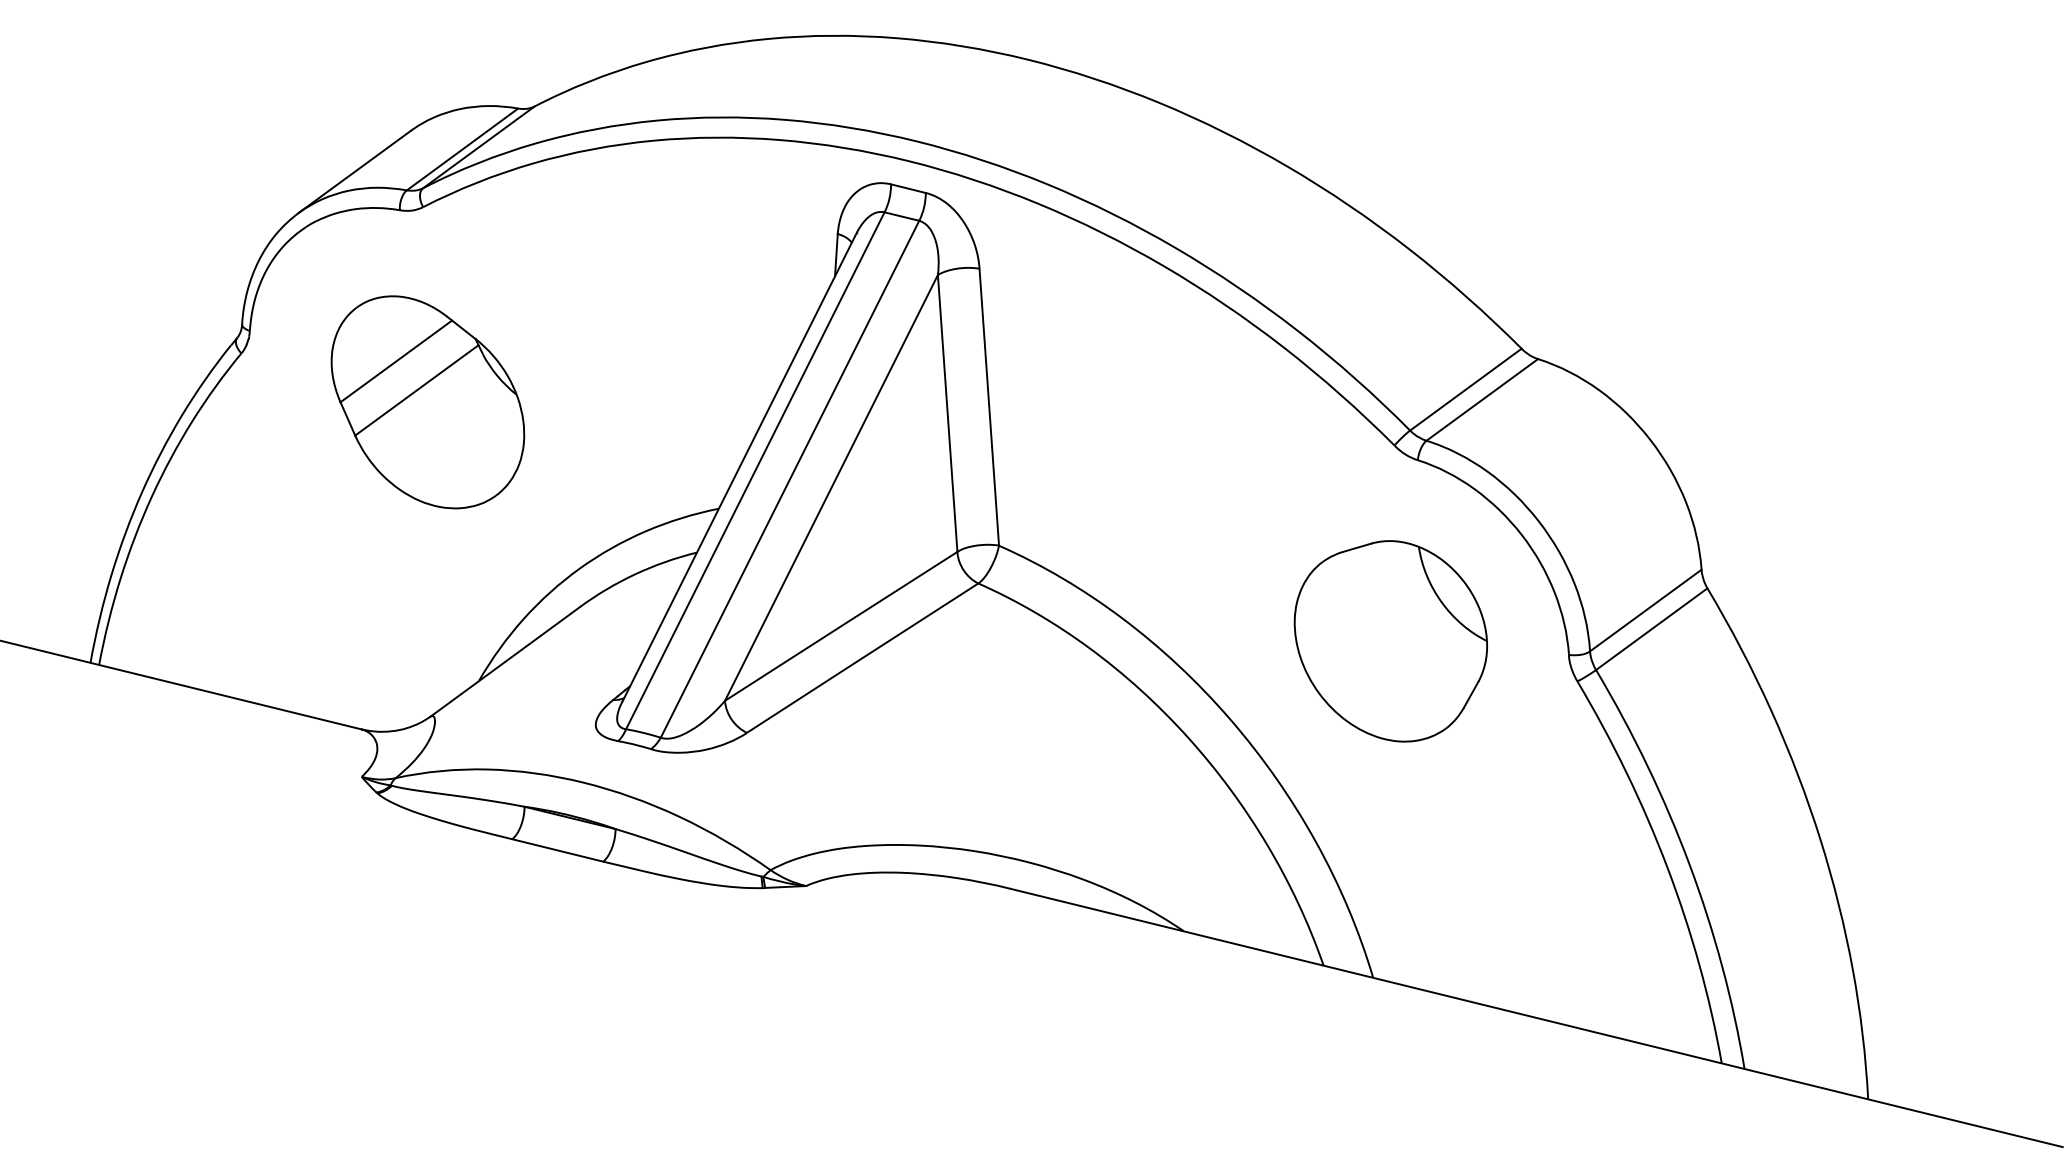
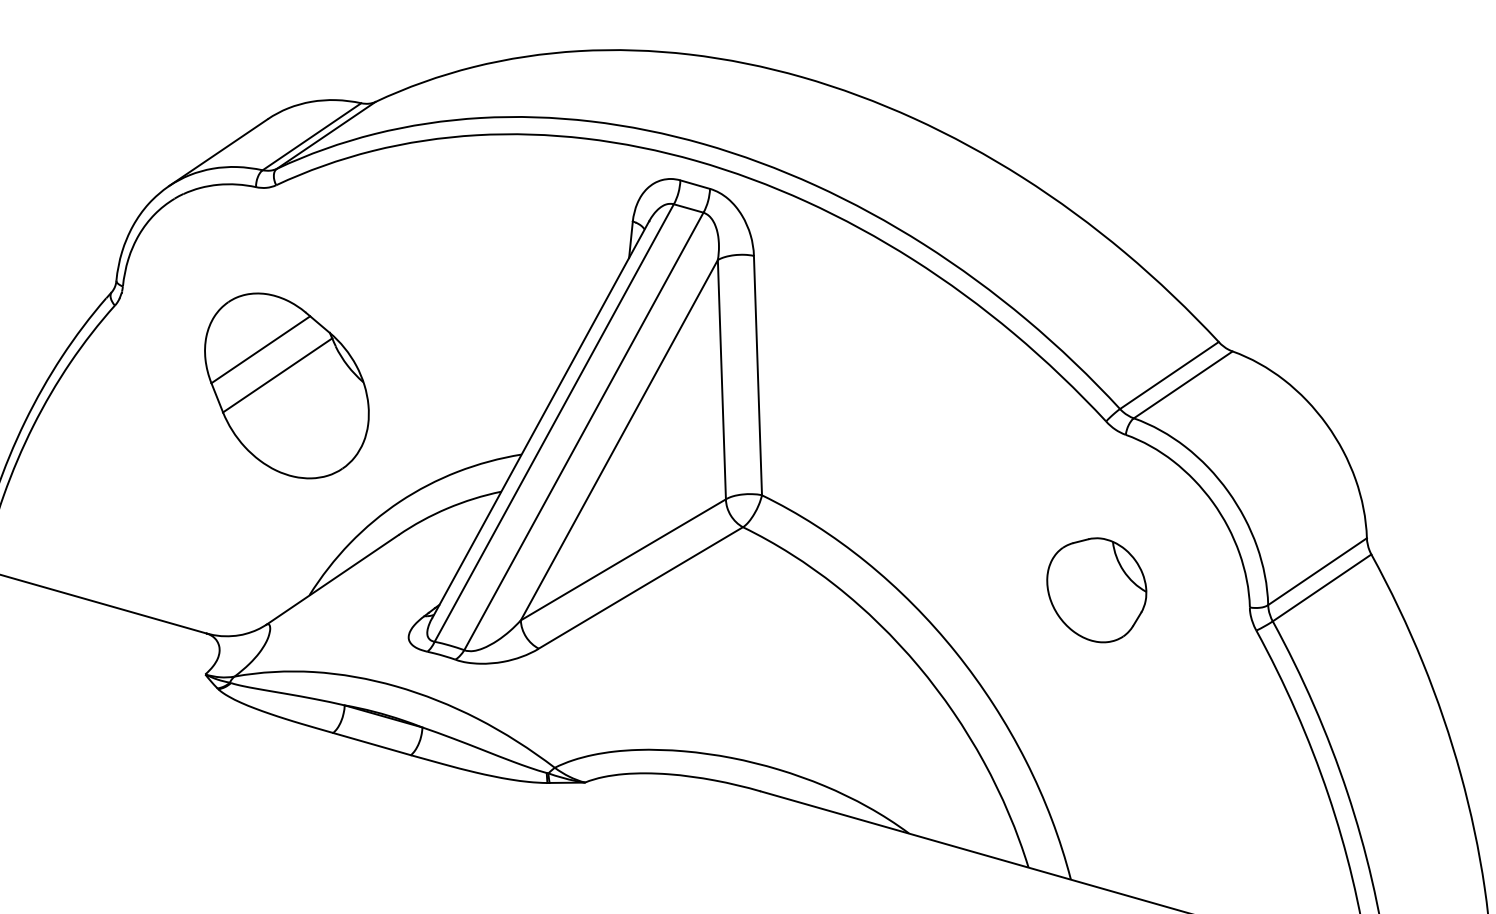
part: (427, 402) -> (286, 386), moved
part: (1390, 641) -> (1096, 590), size x0.6

